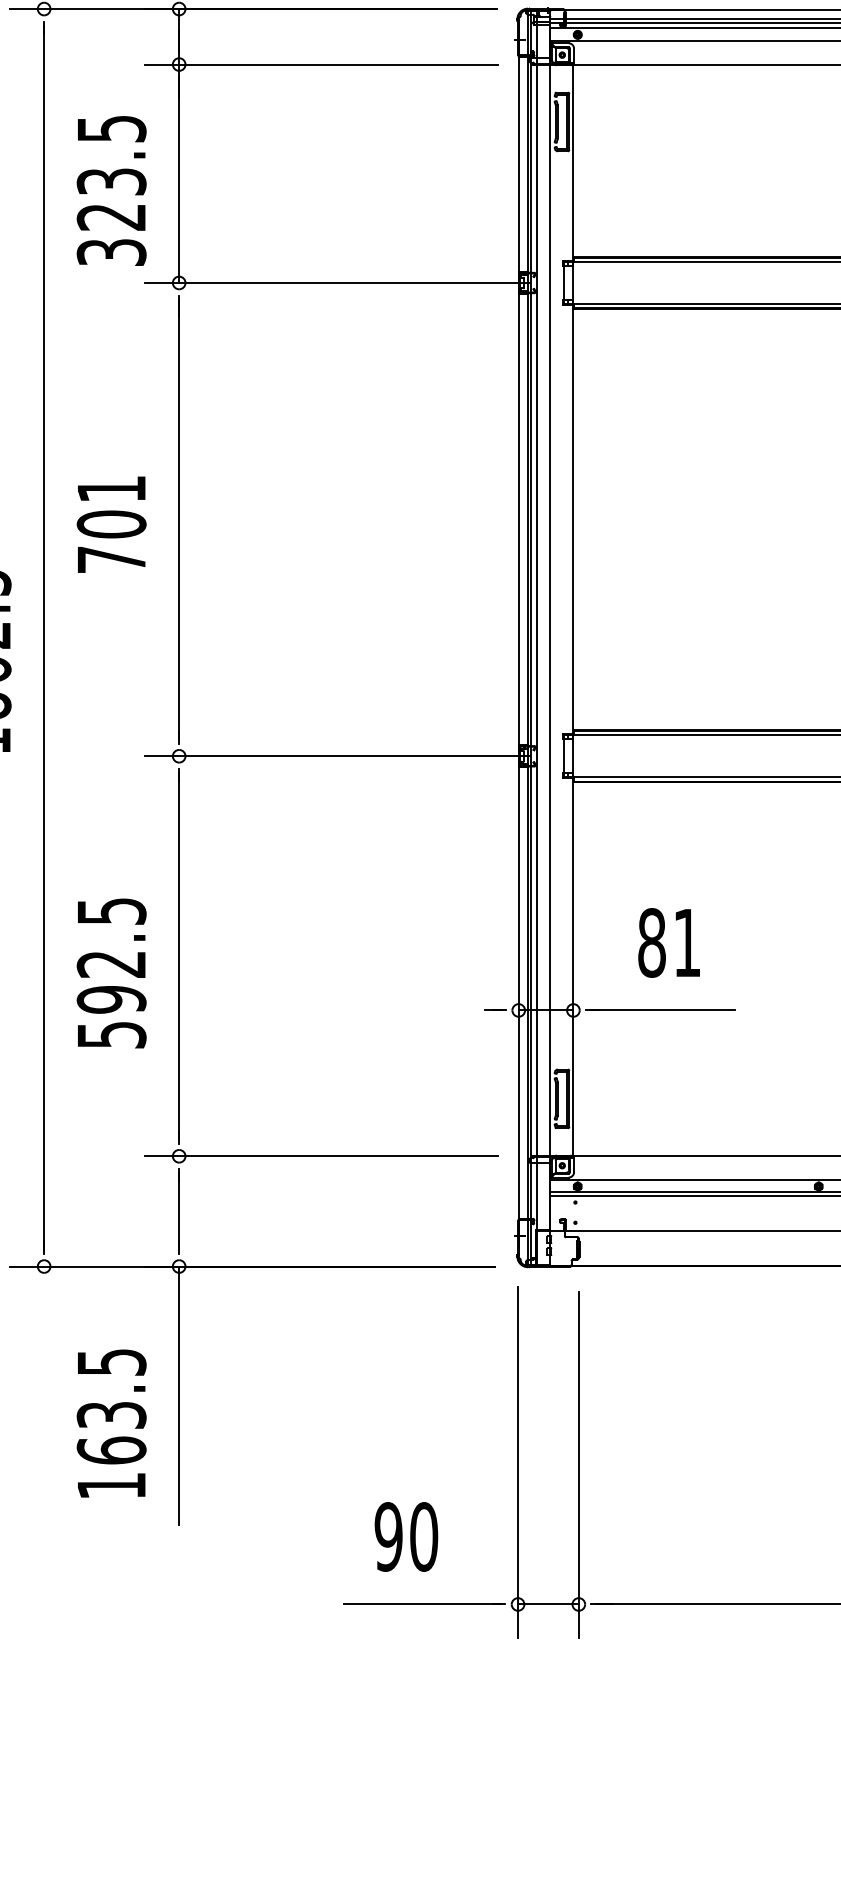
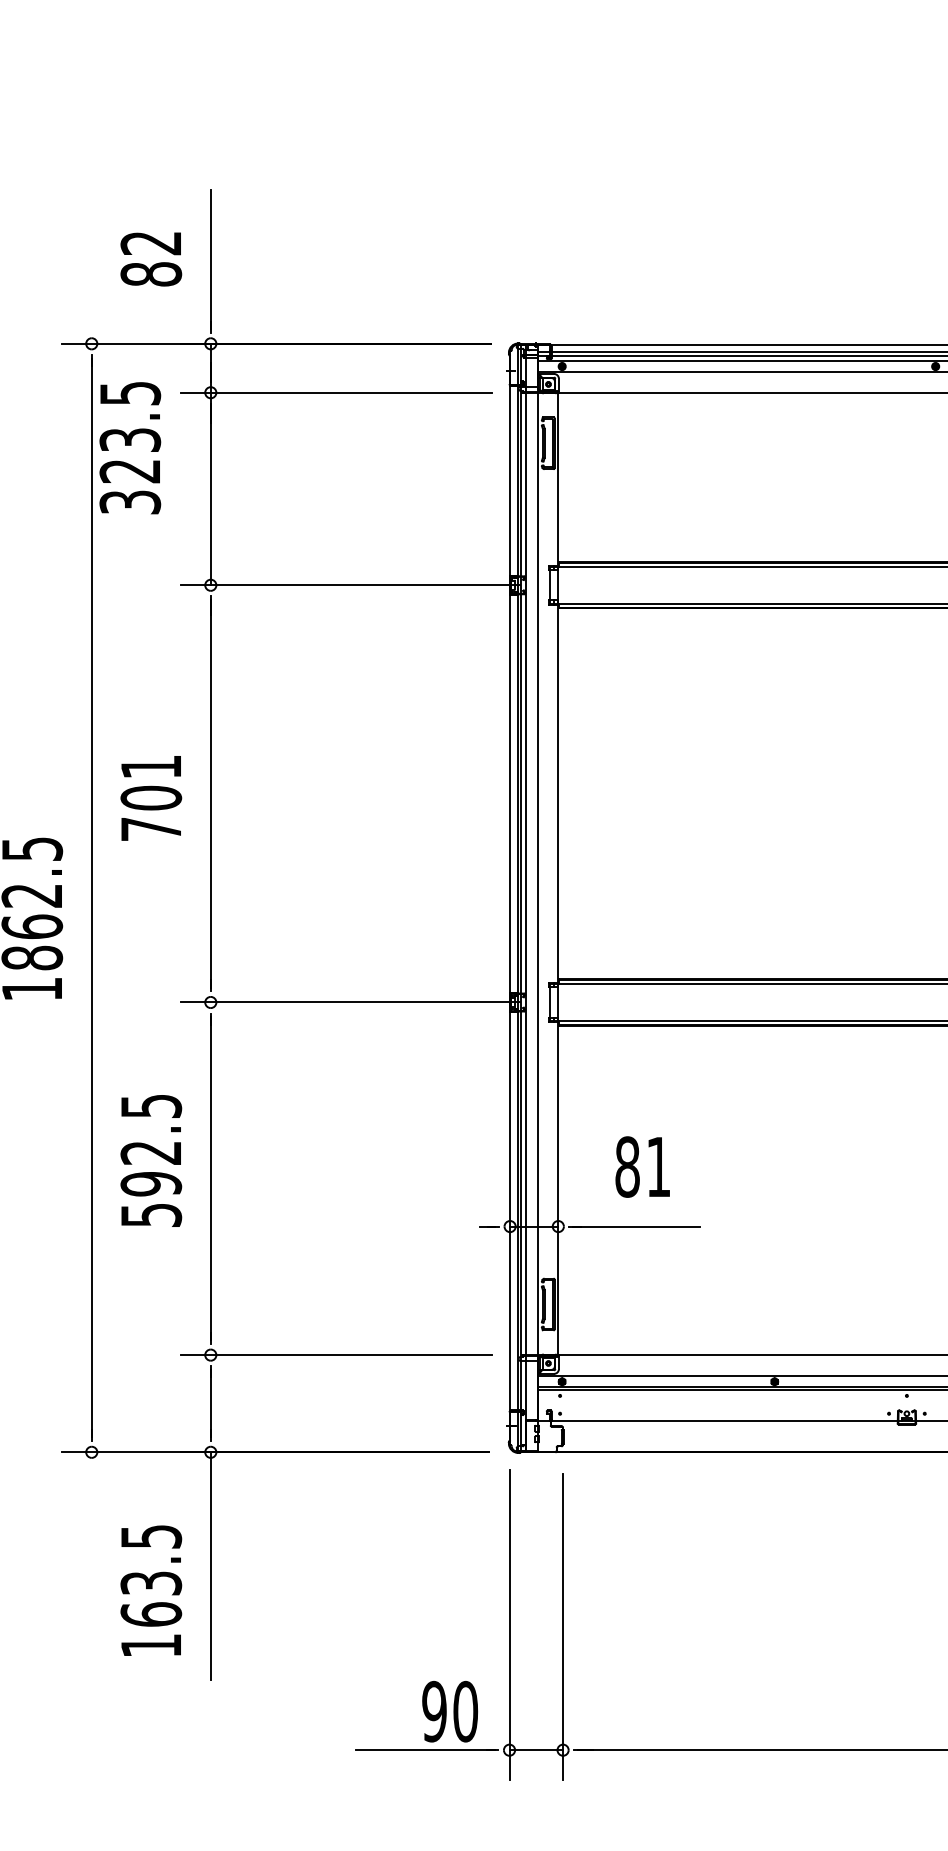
text: (111, 191) -> (130, 448), moved
text: (111, 972) -> (151, 1160), moved
text: (406, 1536) -> (450, 1711), moved

